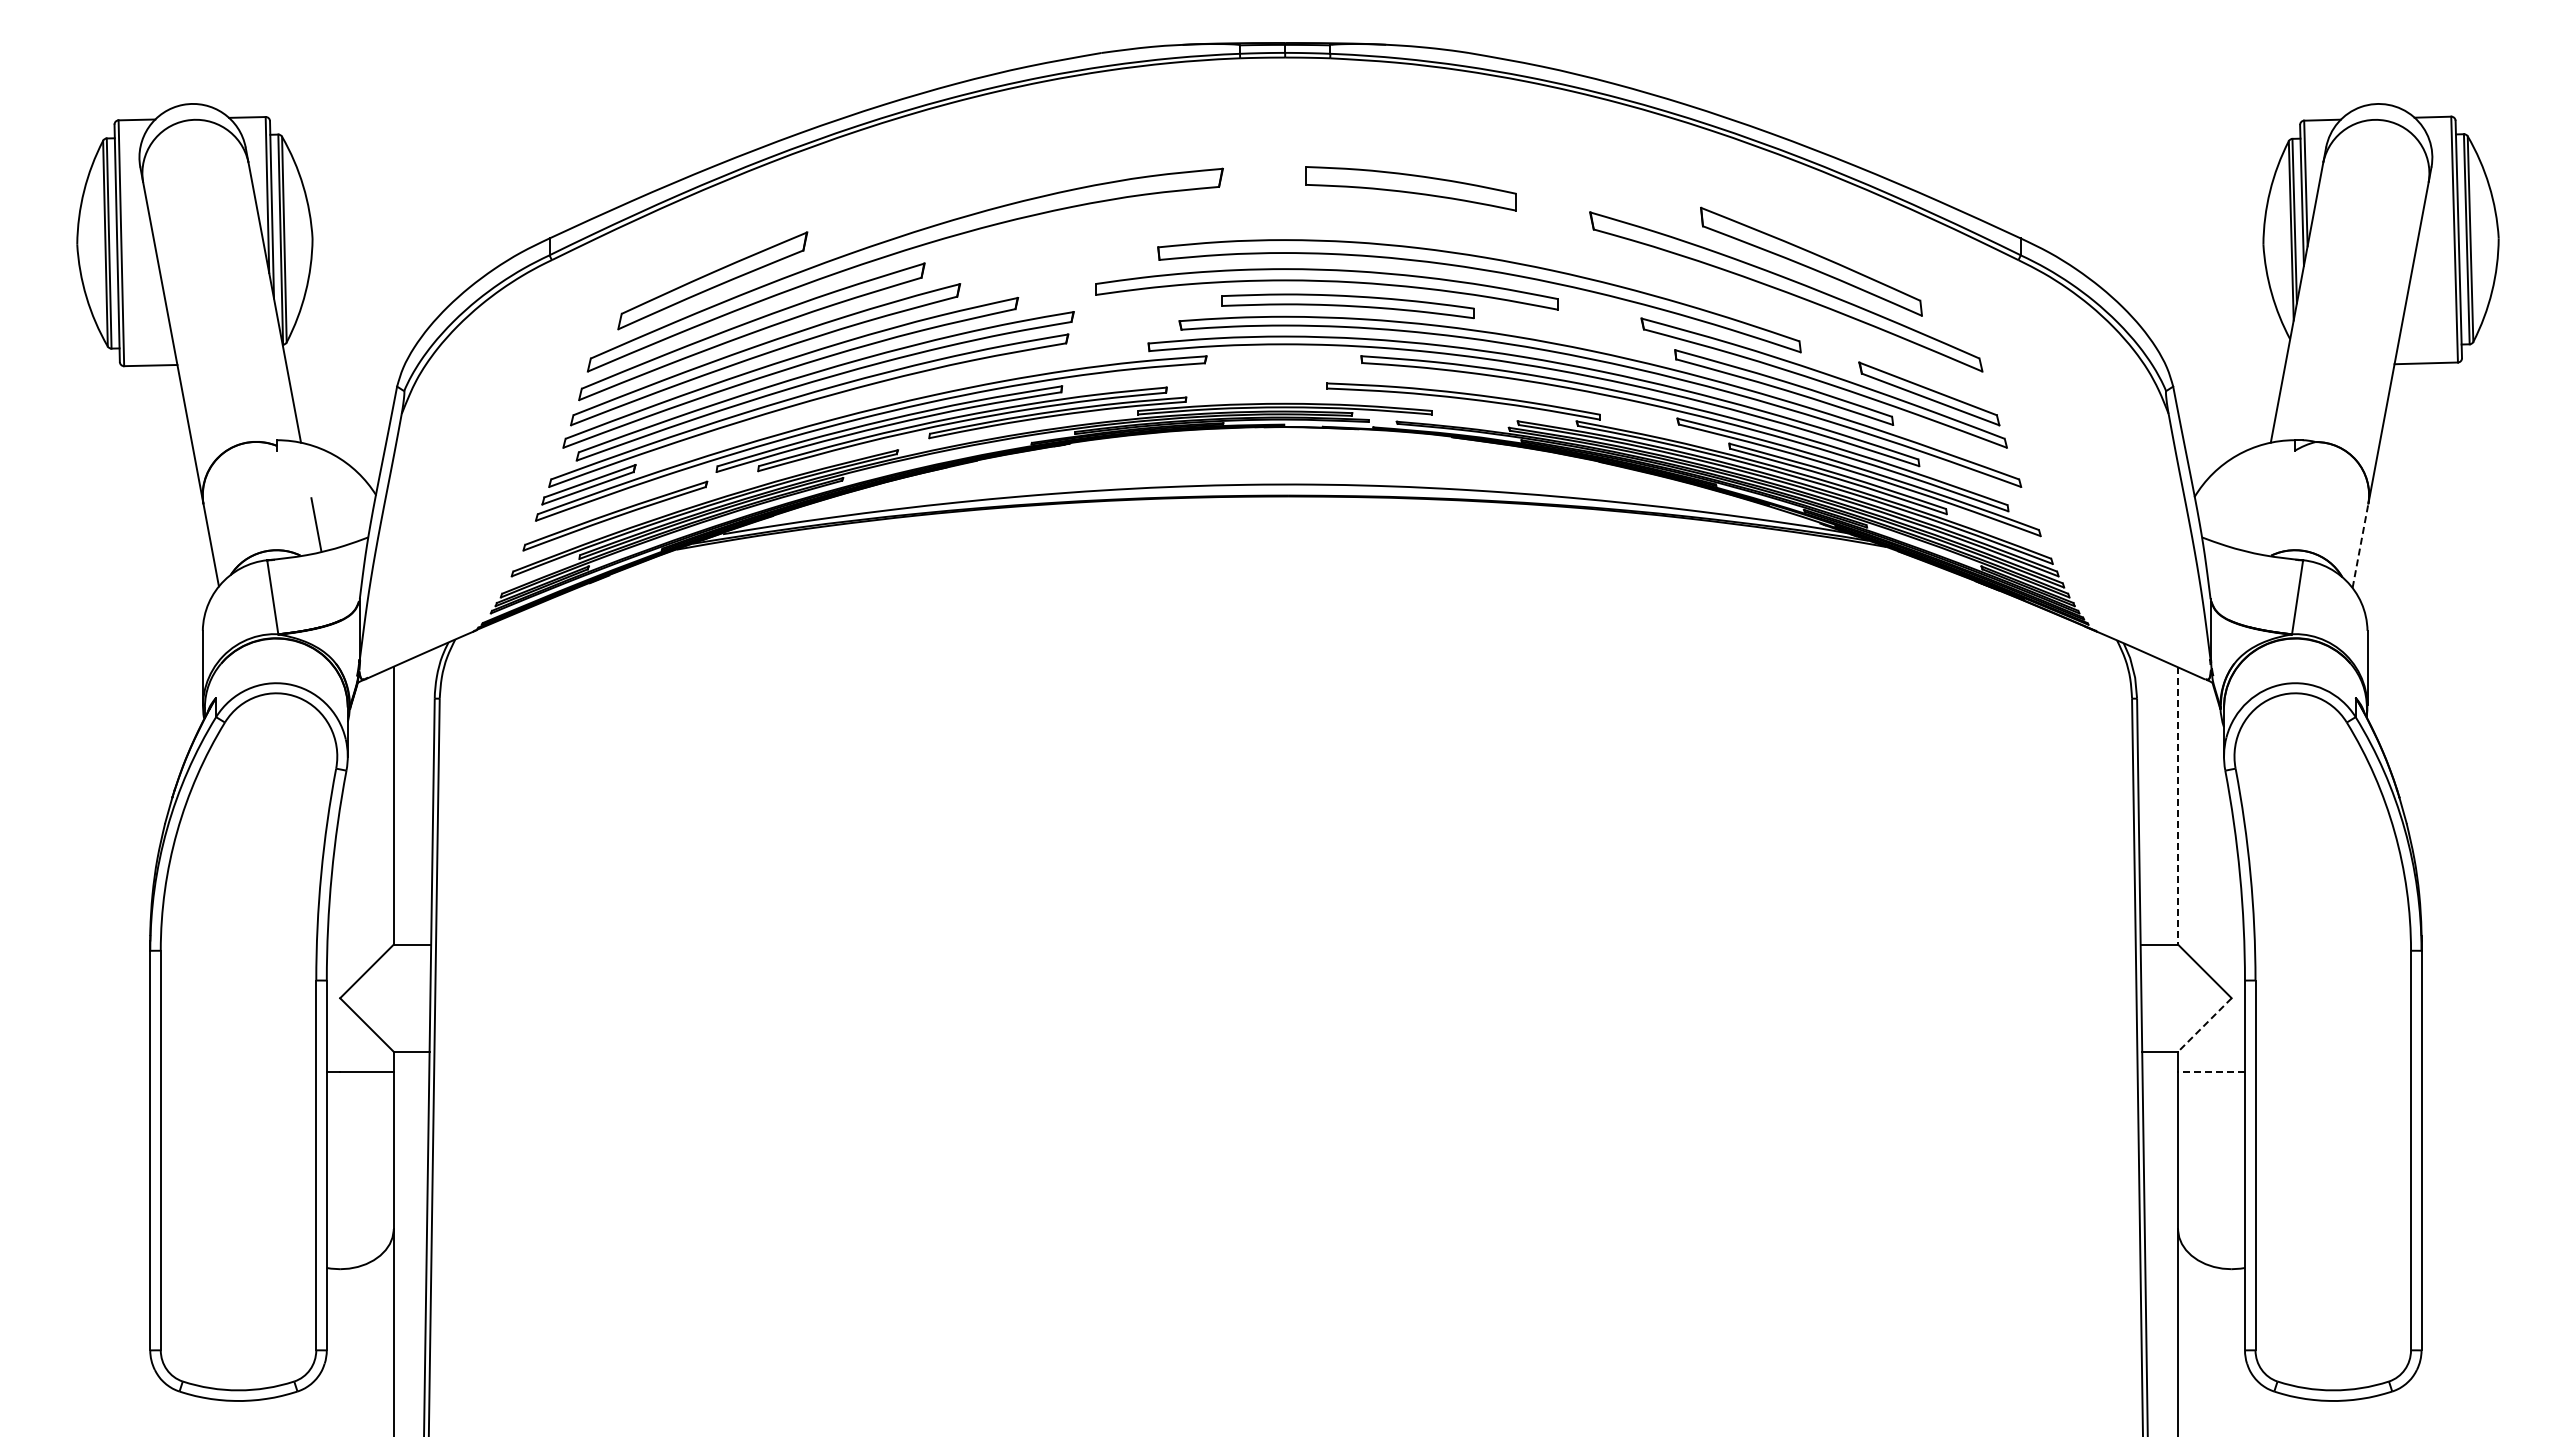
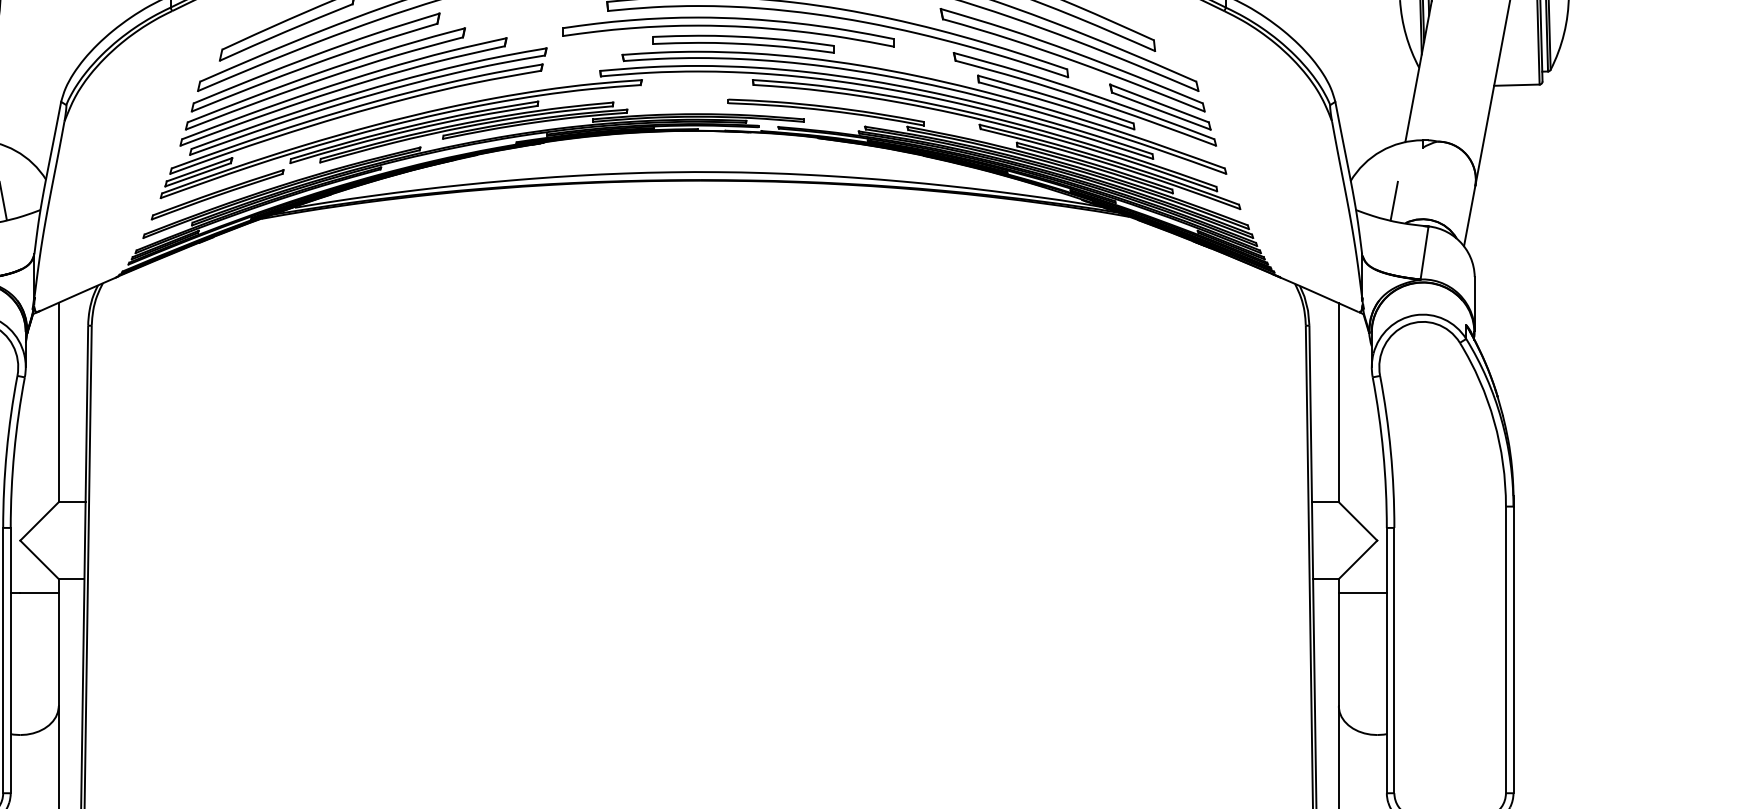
part: (1807, 328) -> (1072, 60), added
line: (2255, 524) -> (1394, 200), added
line: (2360, 545) -> (1469, 215), dashed -> solid
line: (2178, 806) -> (1339, 403), dashed -> solid
line: (2204, 1025) -> (1357, 560), dashed -> solid
line: (2211, 1071) -> (1362, 593), dashed -> solid

